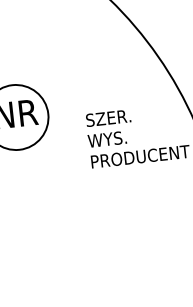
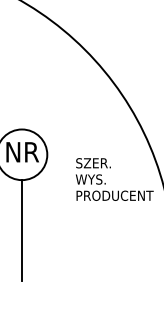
line: (27, 214) -> (22, 230), added

